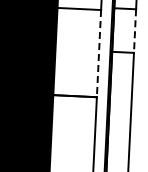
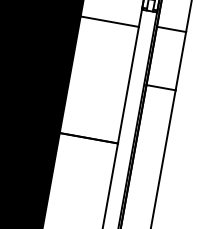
line: (135, 31) -> (181, 61), dashed -> solid
line: (99, 53) -> (129, 85), dashed -> solid

